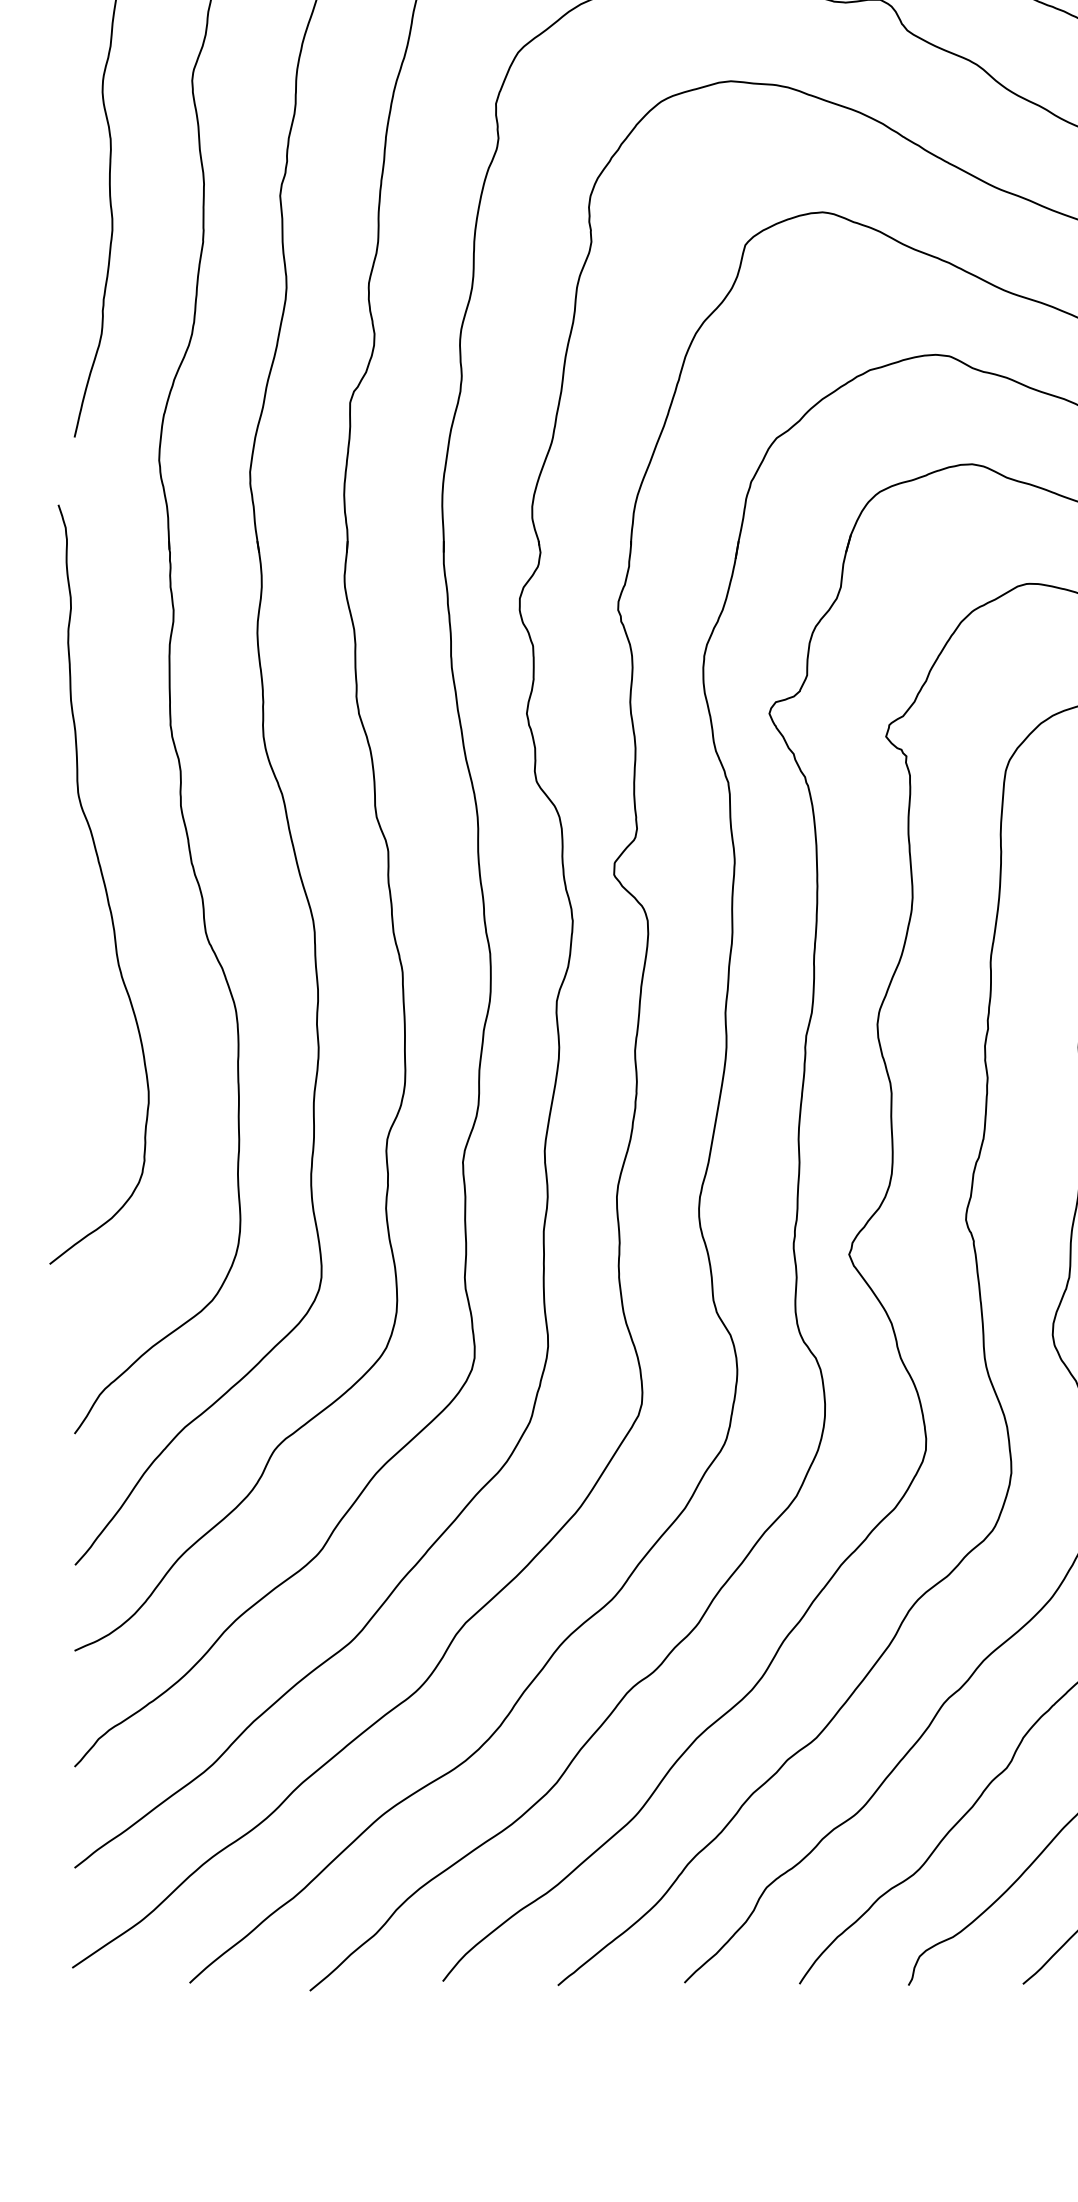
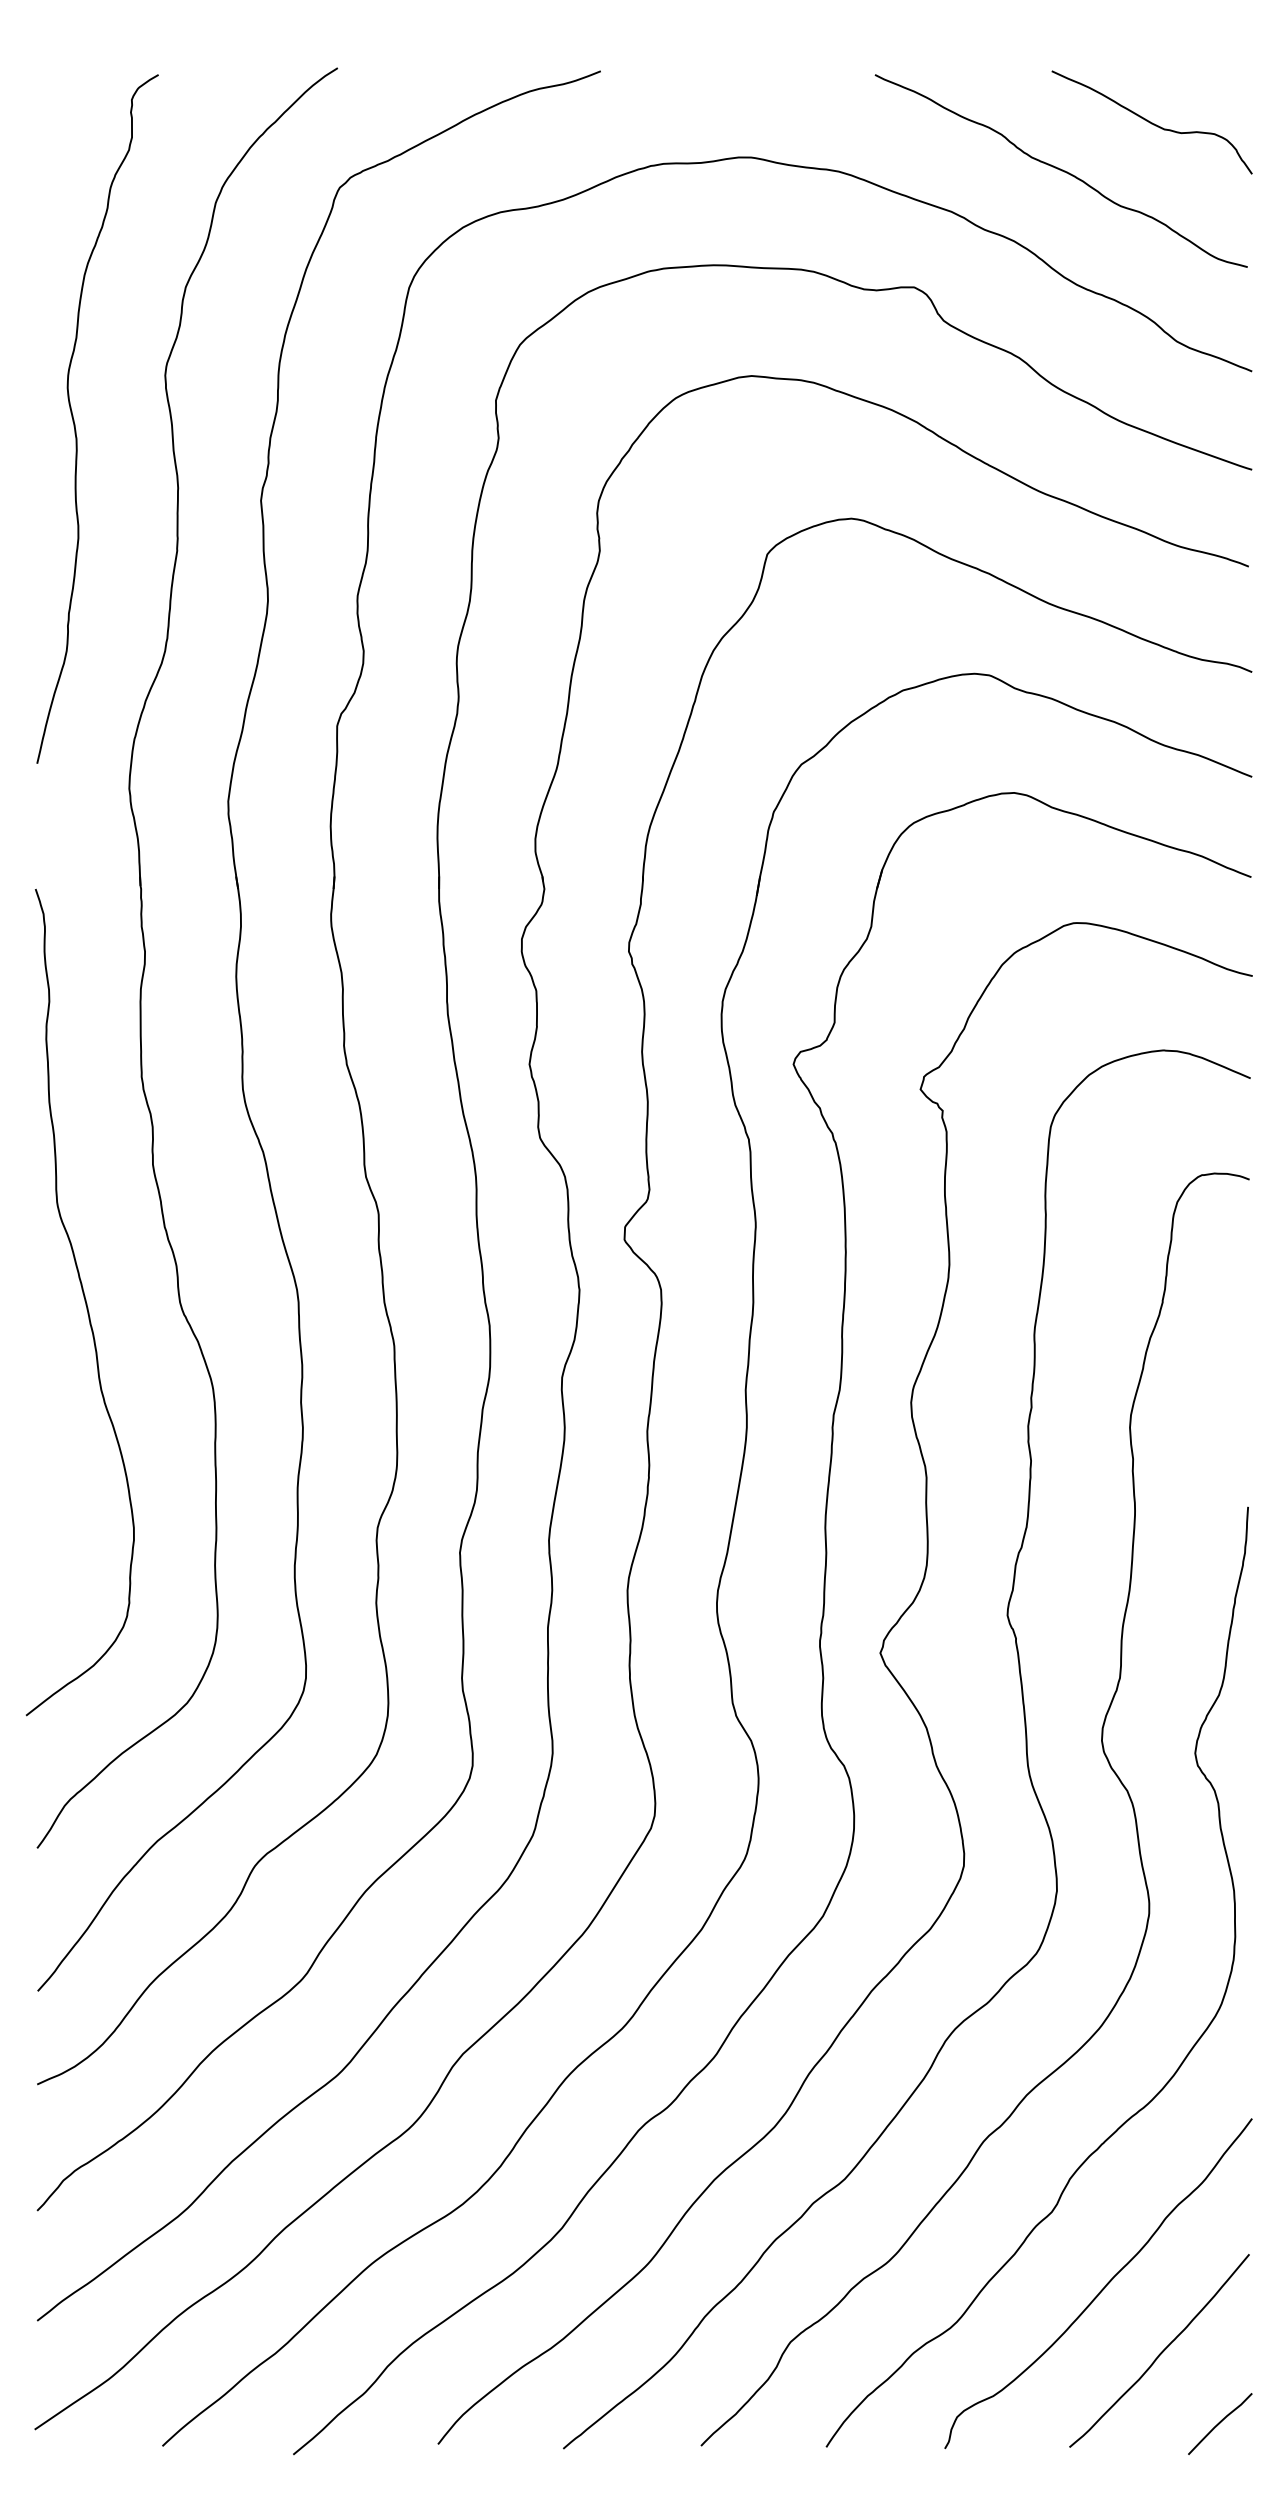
curve: (103, 883) -> (84, 1301), moved

